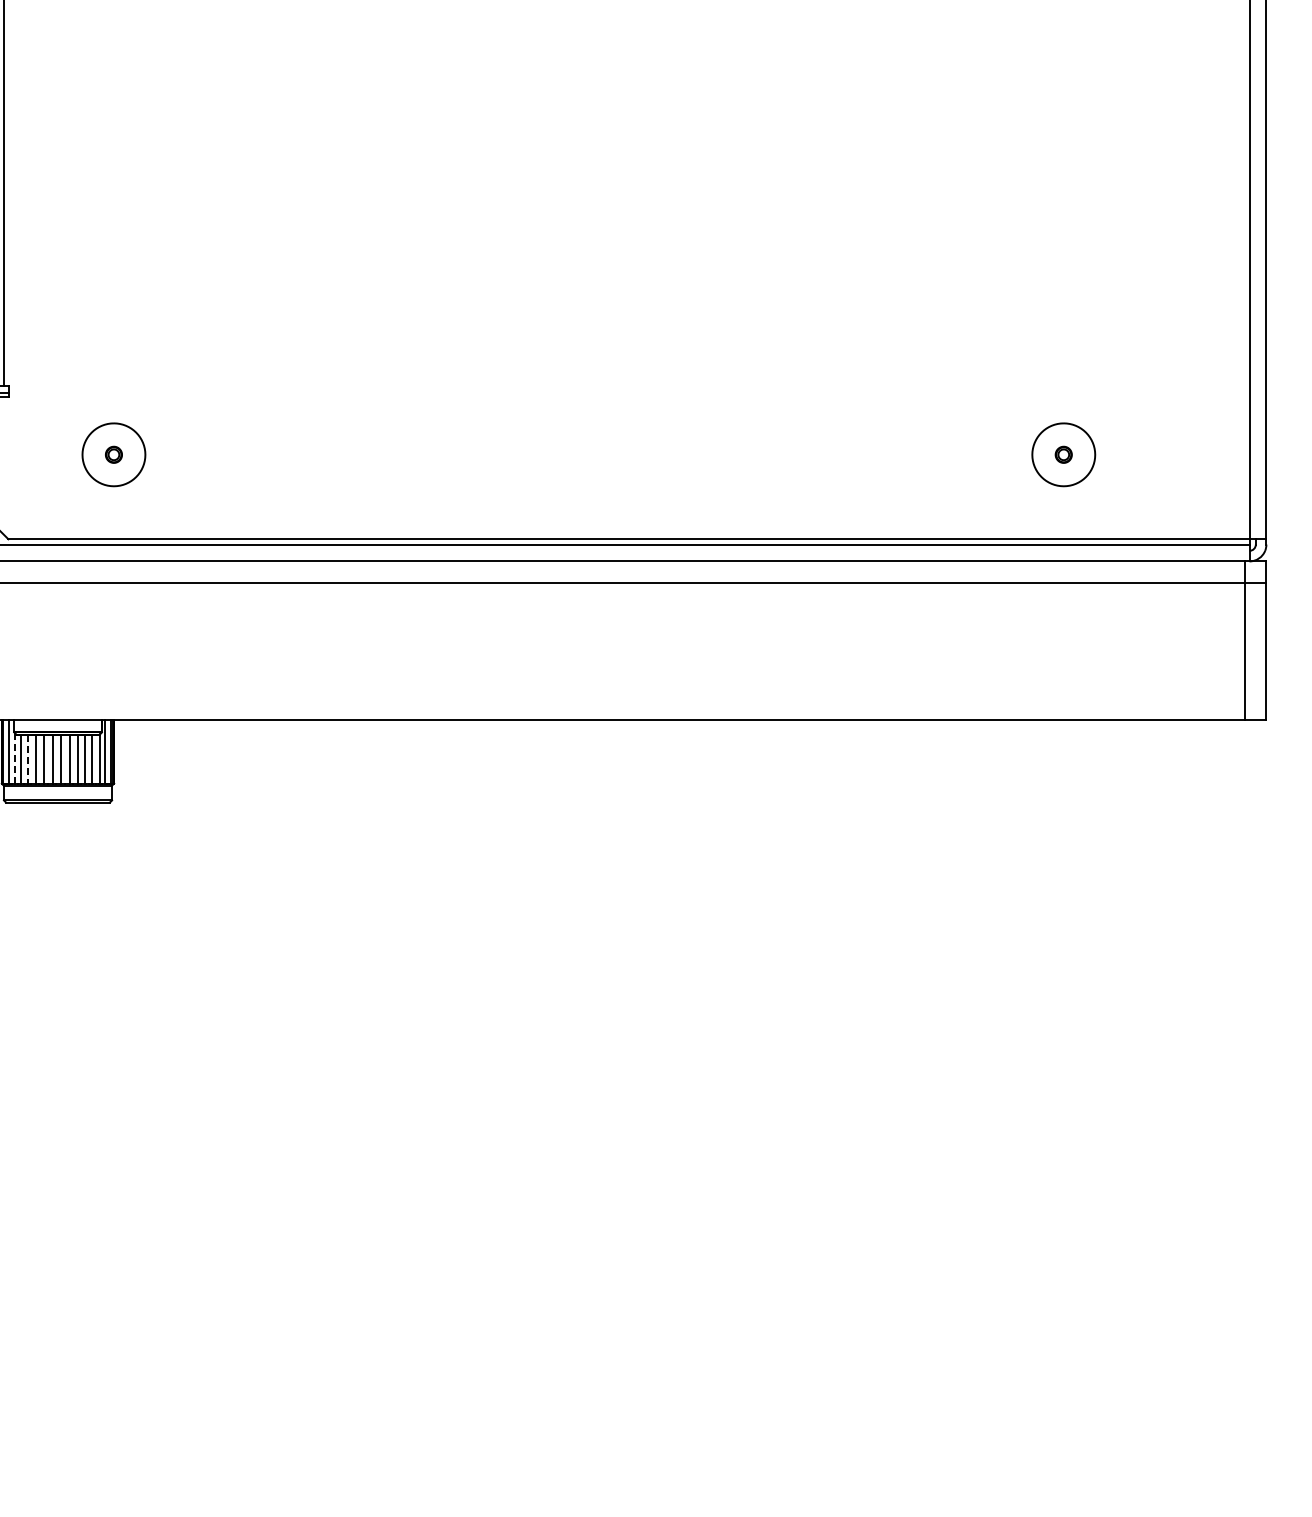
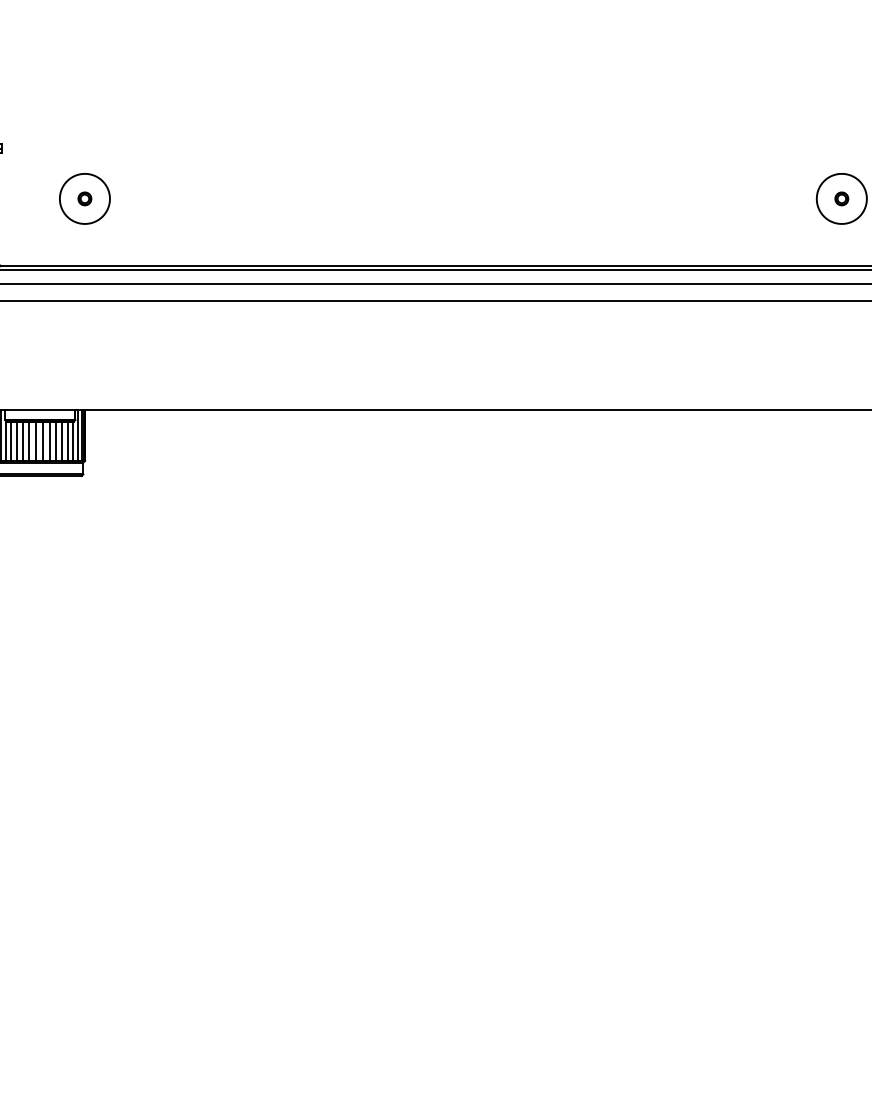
line: (15, 759) -> (6, 441), dashed -> solid
line: (28, 759) -> (16, 441), dashed -> solid

